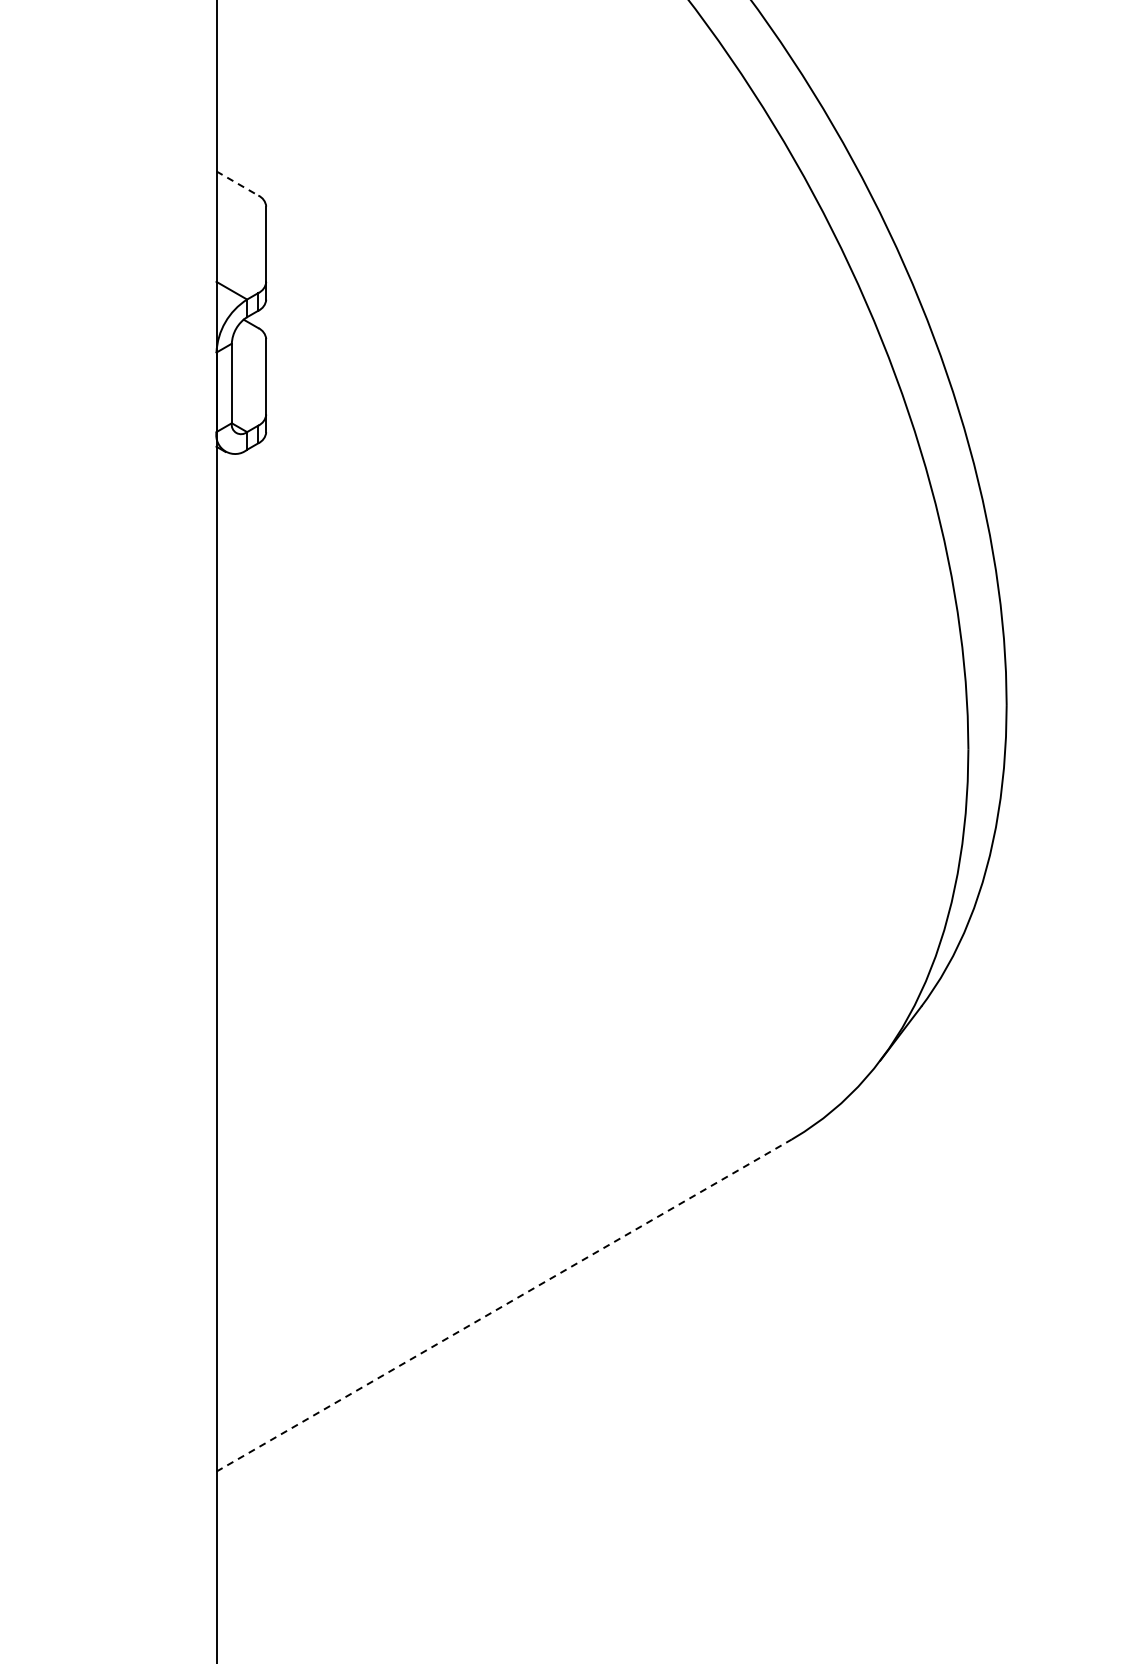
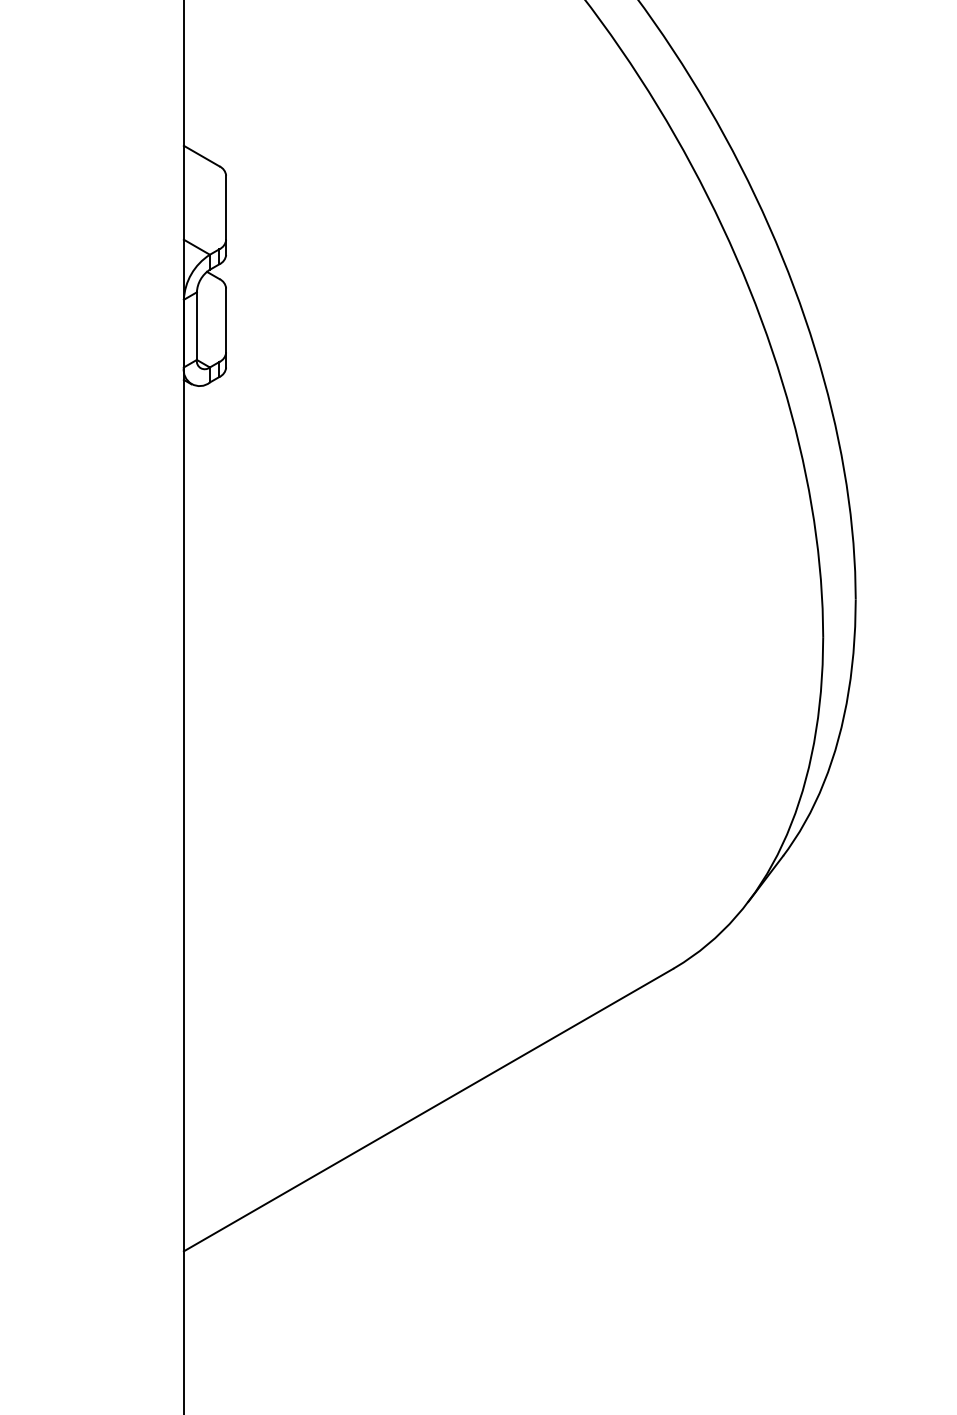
line: (237, 183) -> (201, 156), dashed -> solid
line: (504, 1305) -> (428, 1110), dashed -> solid

